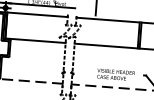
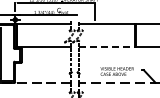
line: (107, 45) -> (107, 46), solid -> dashed

